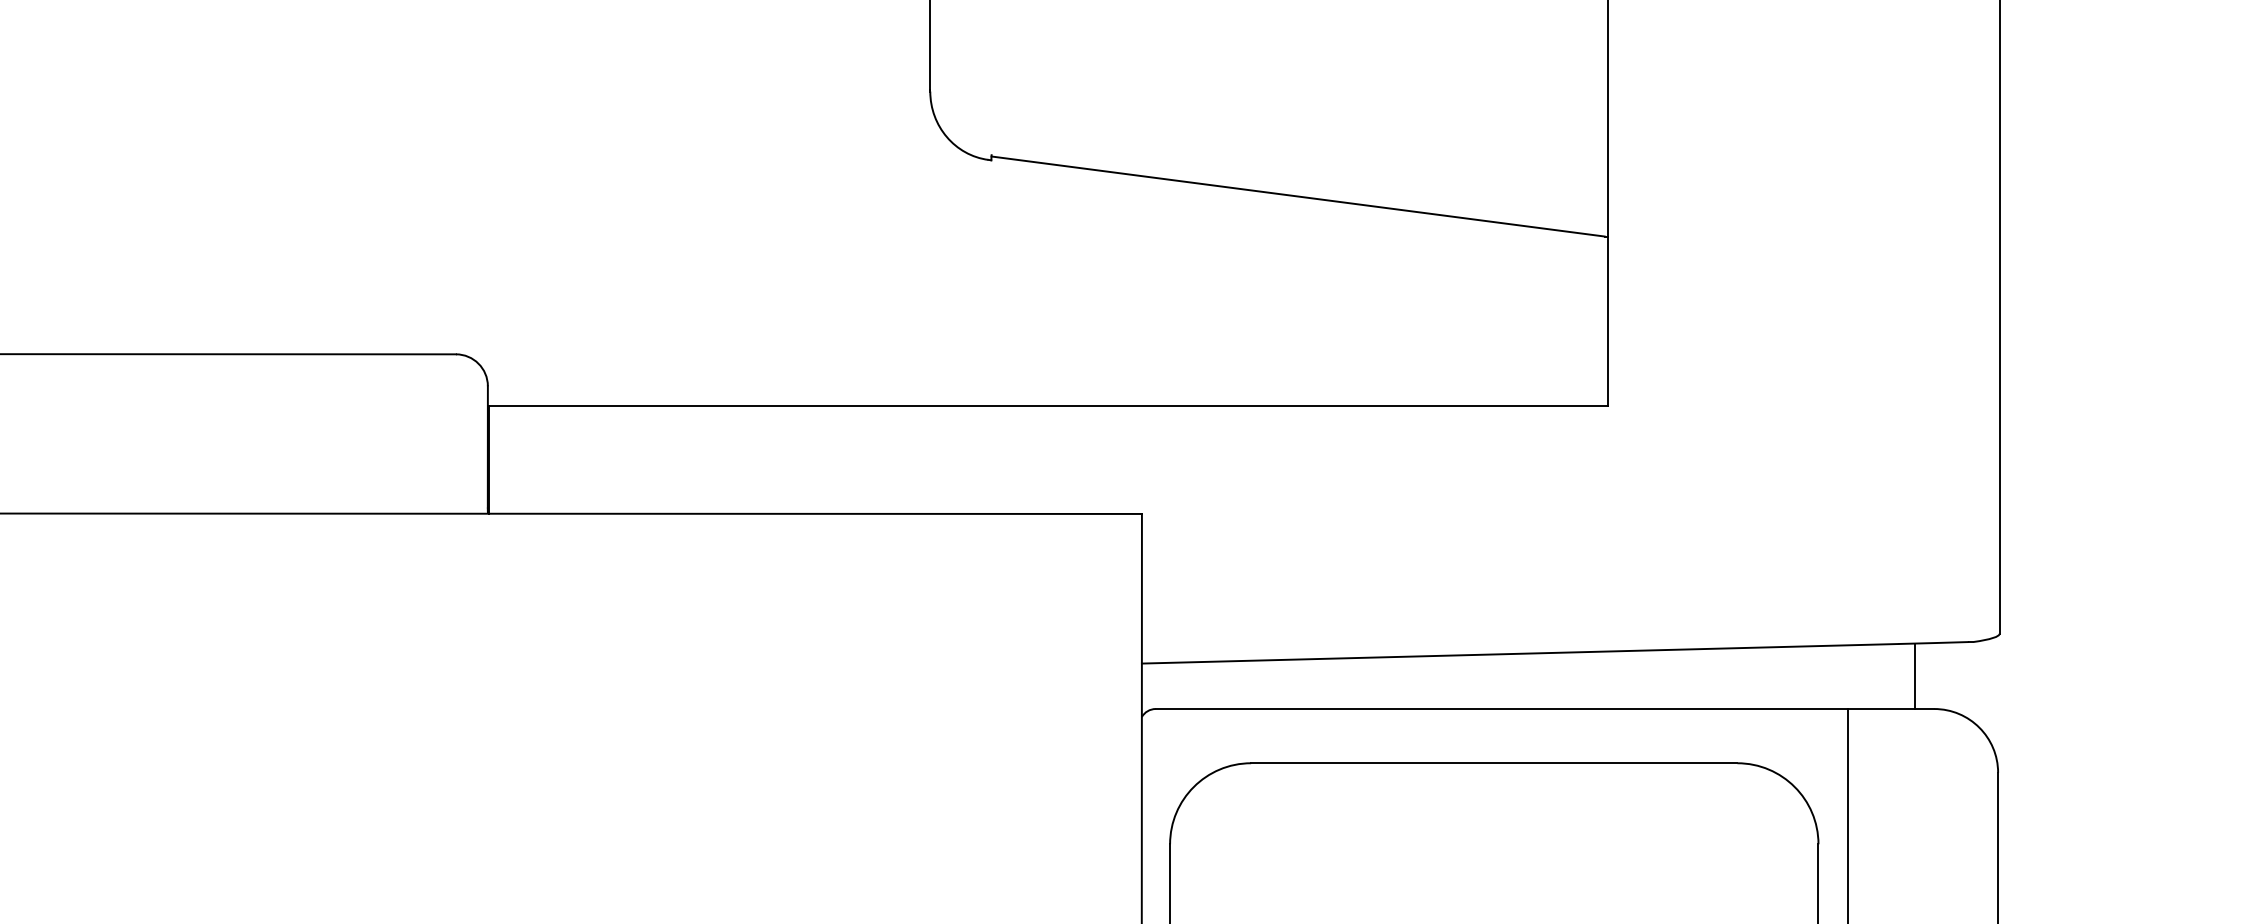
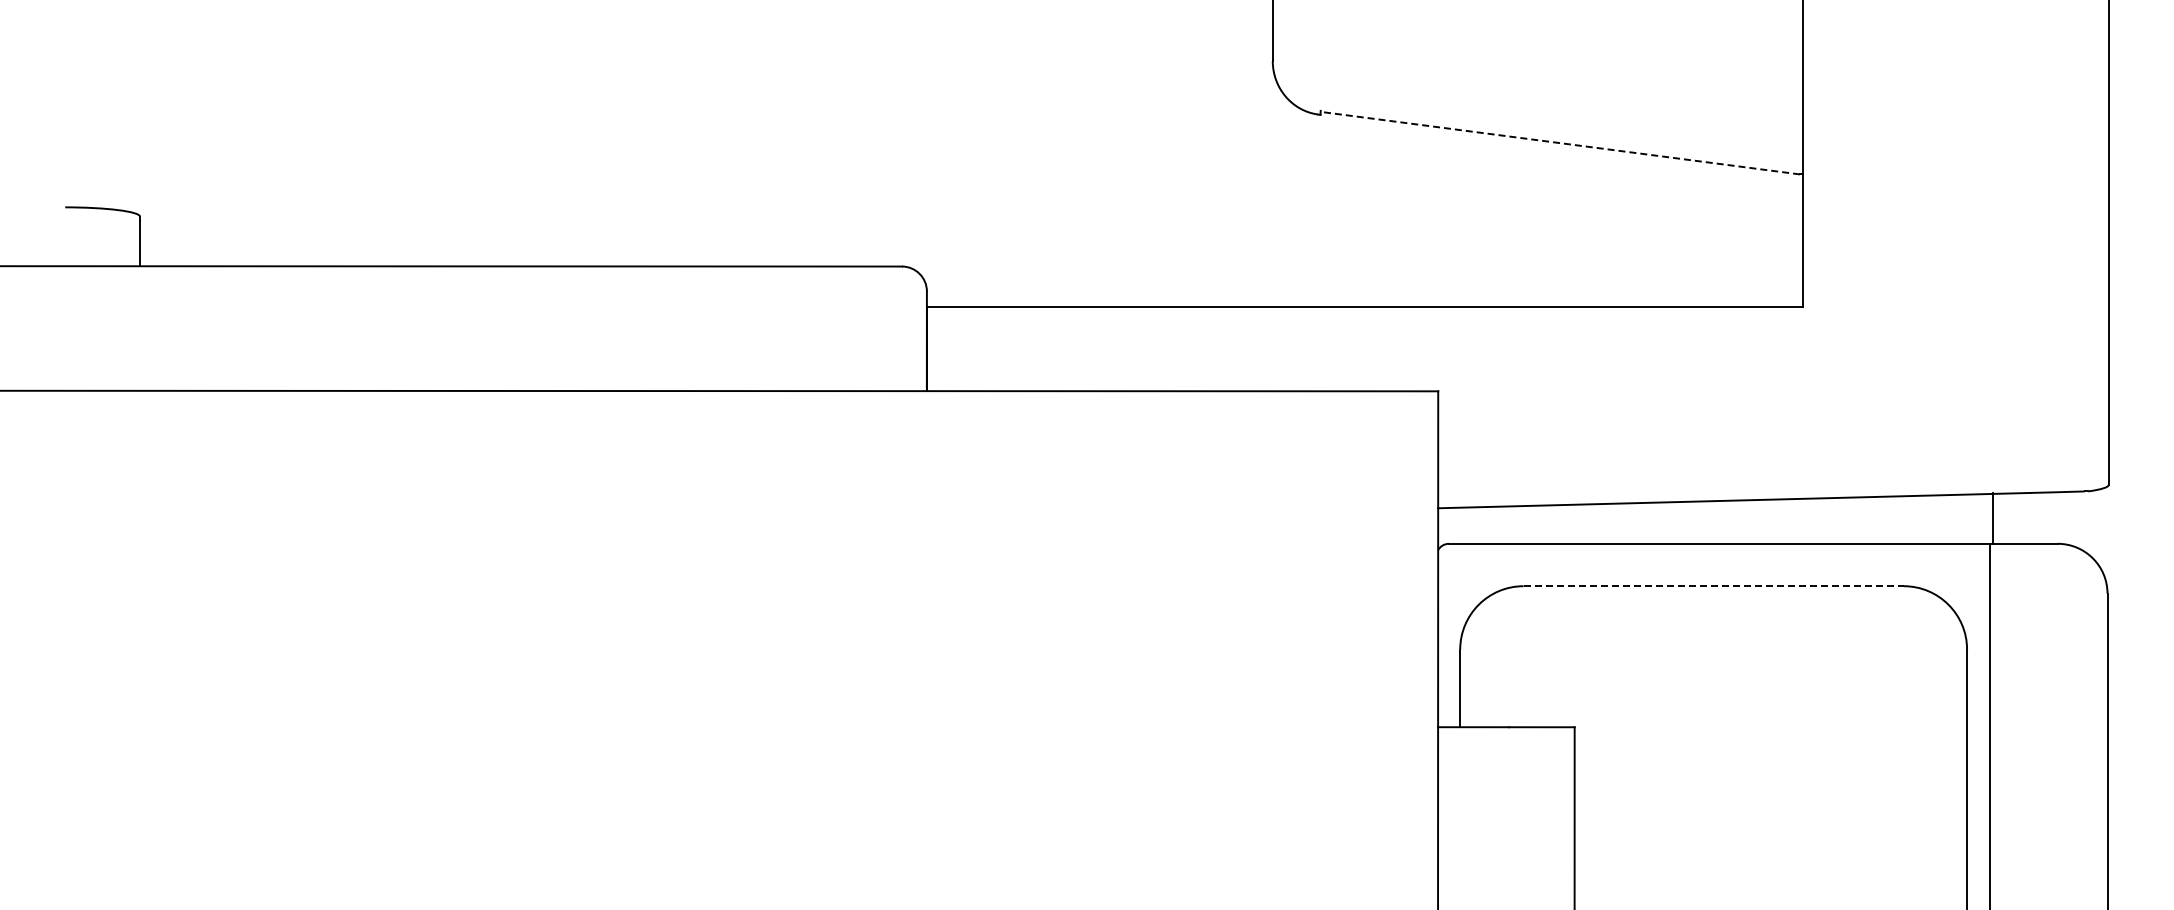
line: (1298, 196) -> (1560, 143), solid -> dashed
line: (1914, 675) -> (1993, 517), moved
line: (1495, 763) -> (1714, 586), solid -> dashed

